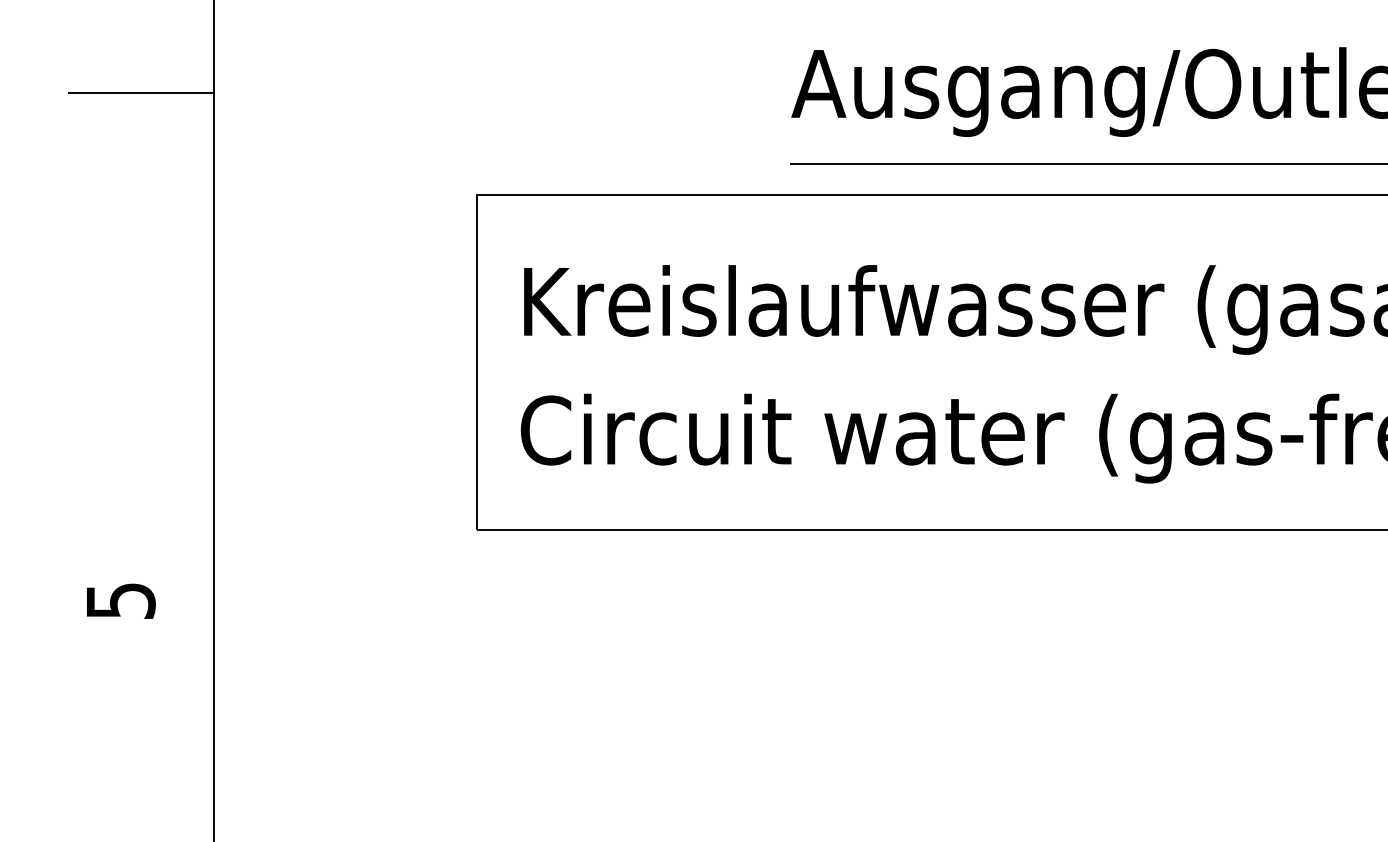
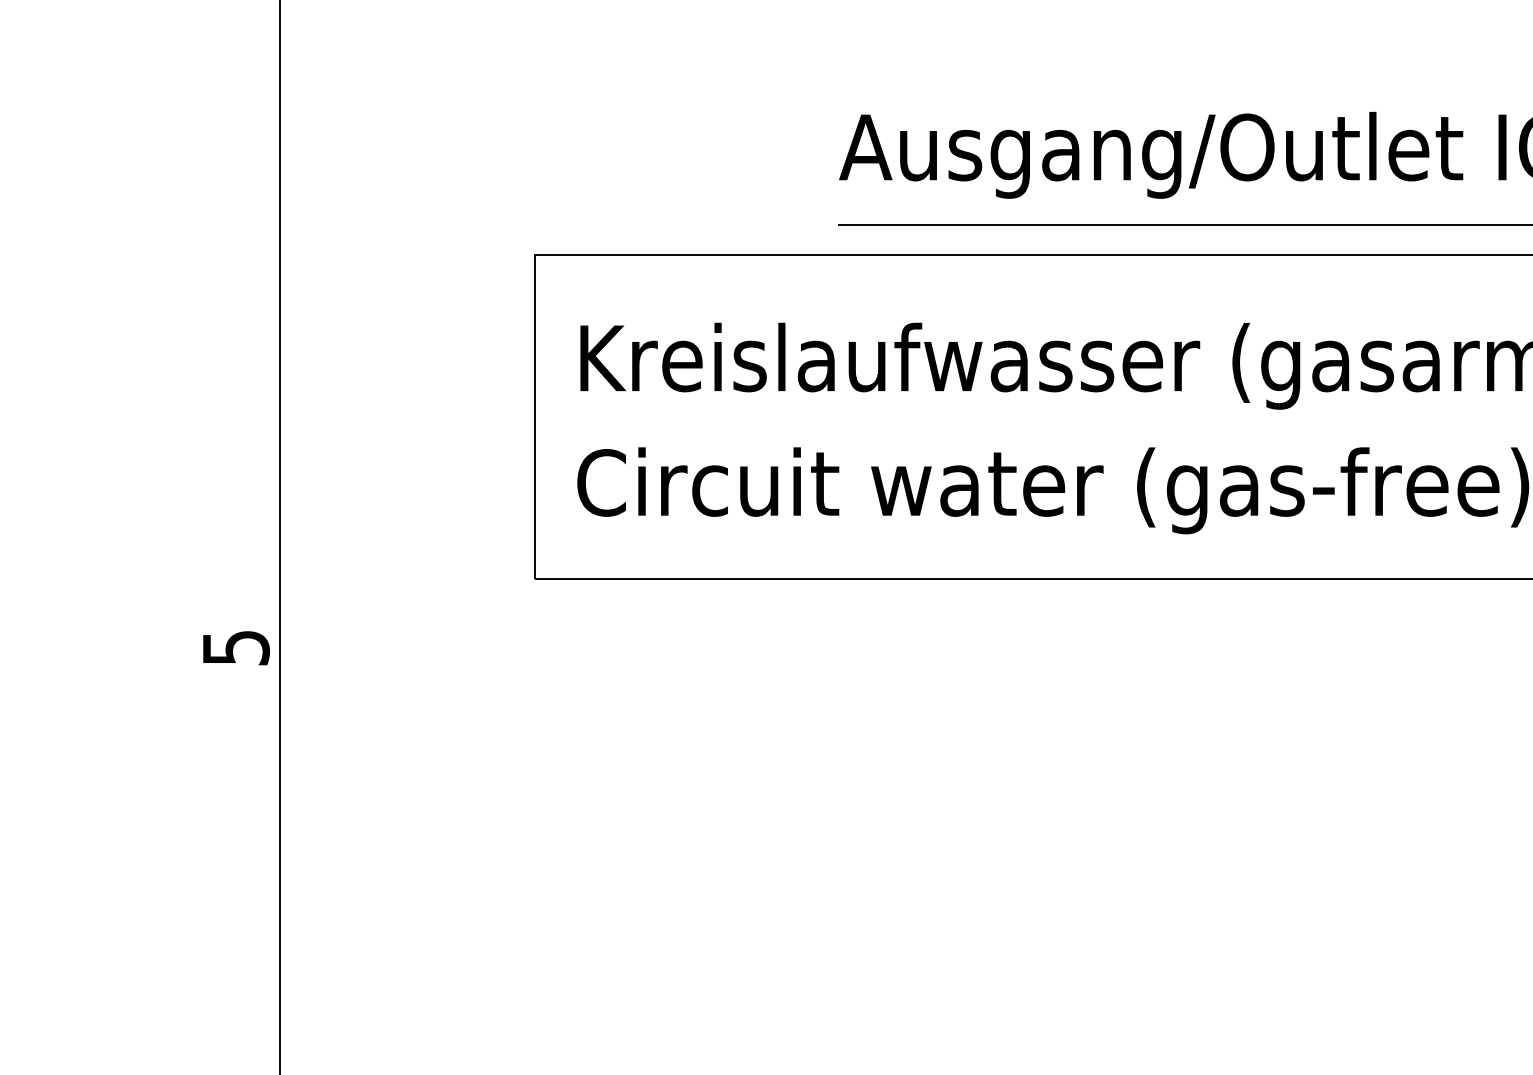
line: (140, 93) -> (209, 156), removed
text: (121, 601) -> (236, 648), moved

